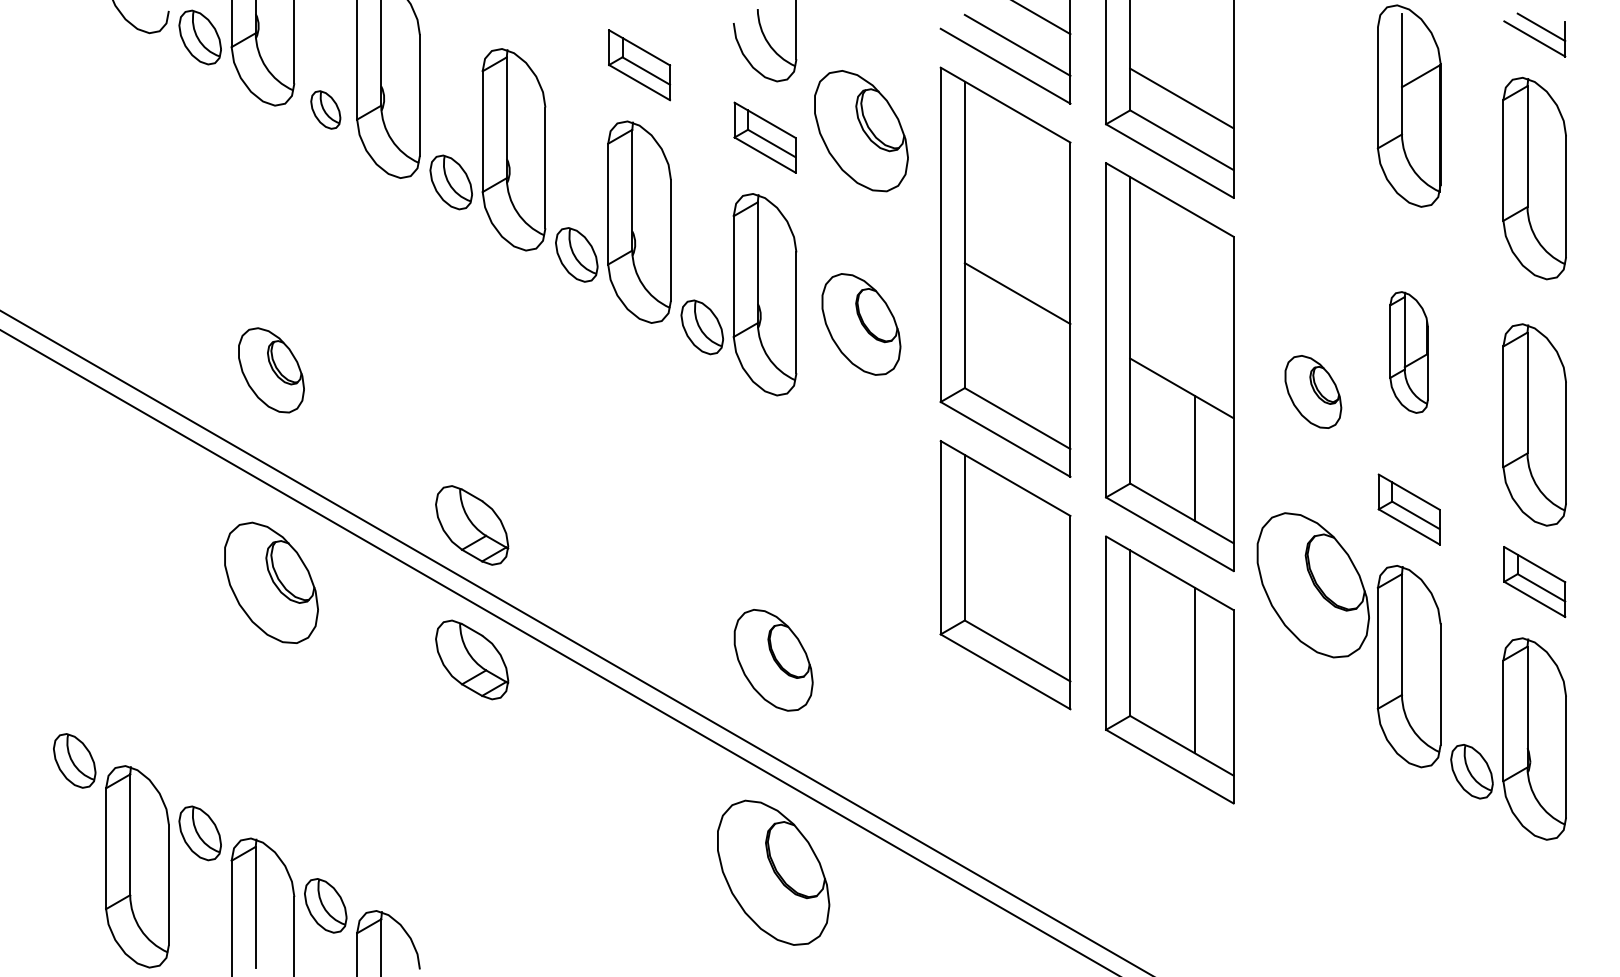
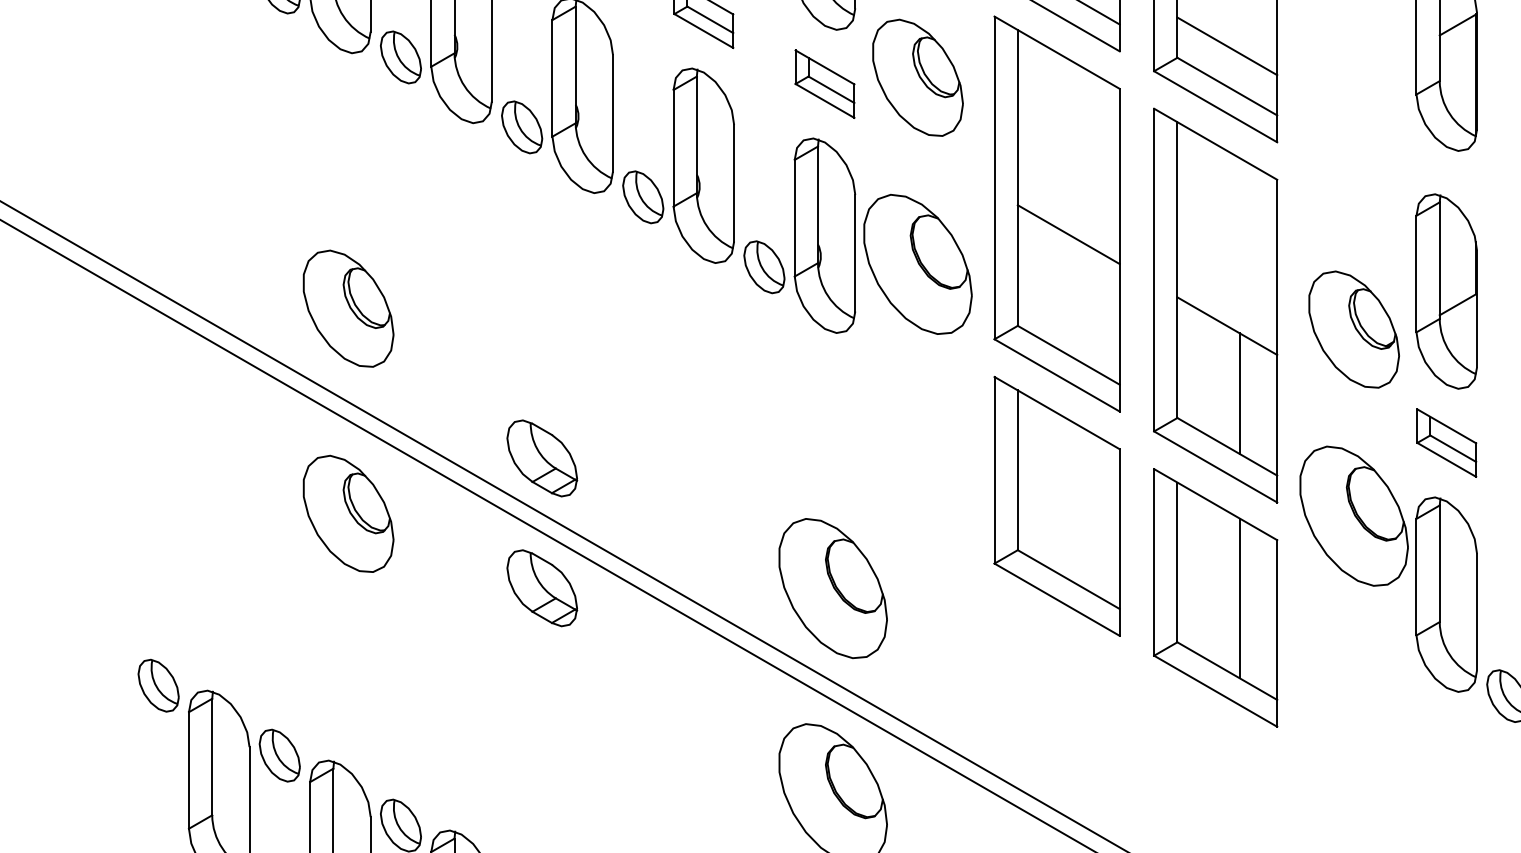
part: (325, 109) -> (400, 56), size x1.43
part: (861, 324) -> (918, 264), size x1.43
part: (1408, 352) -> (1446, 291), size x1.67
part: (271, 370) -> (348, 308), size x1.43
part: (1313, 391) -> (1354, 329), size x1.67
part: (773, 660) -> (833, 588), size x1.43

